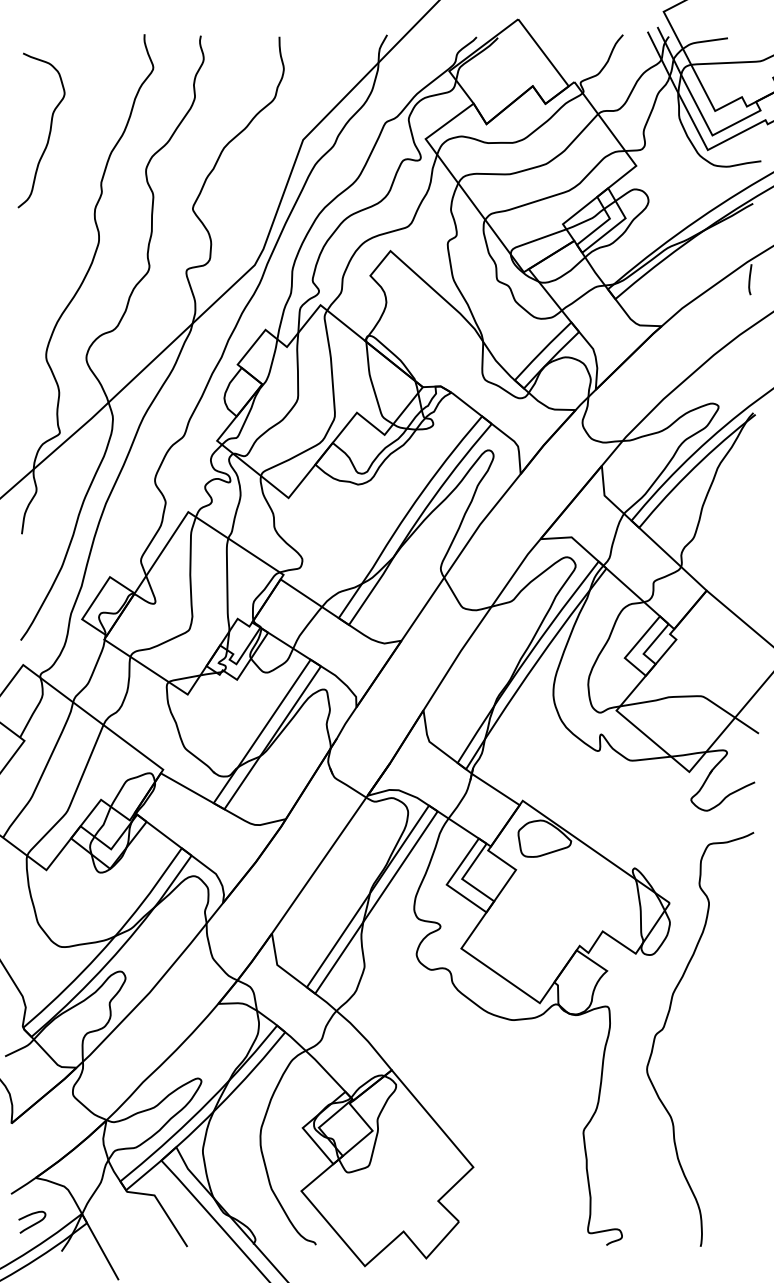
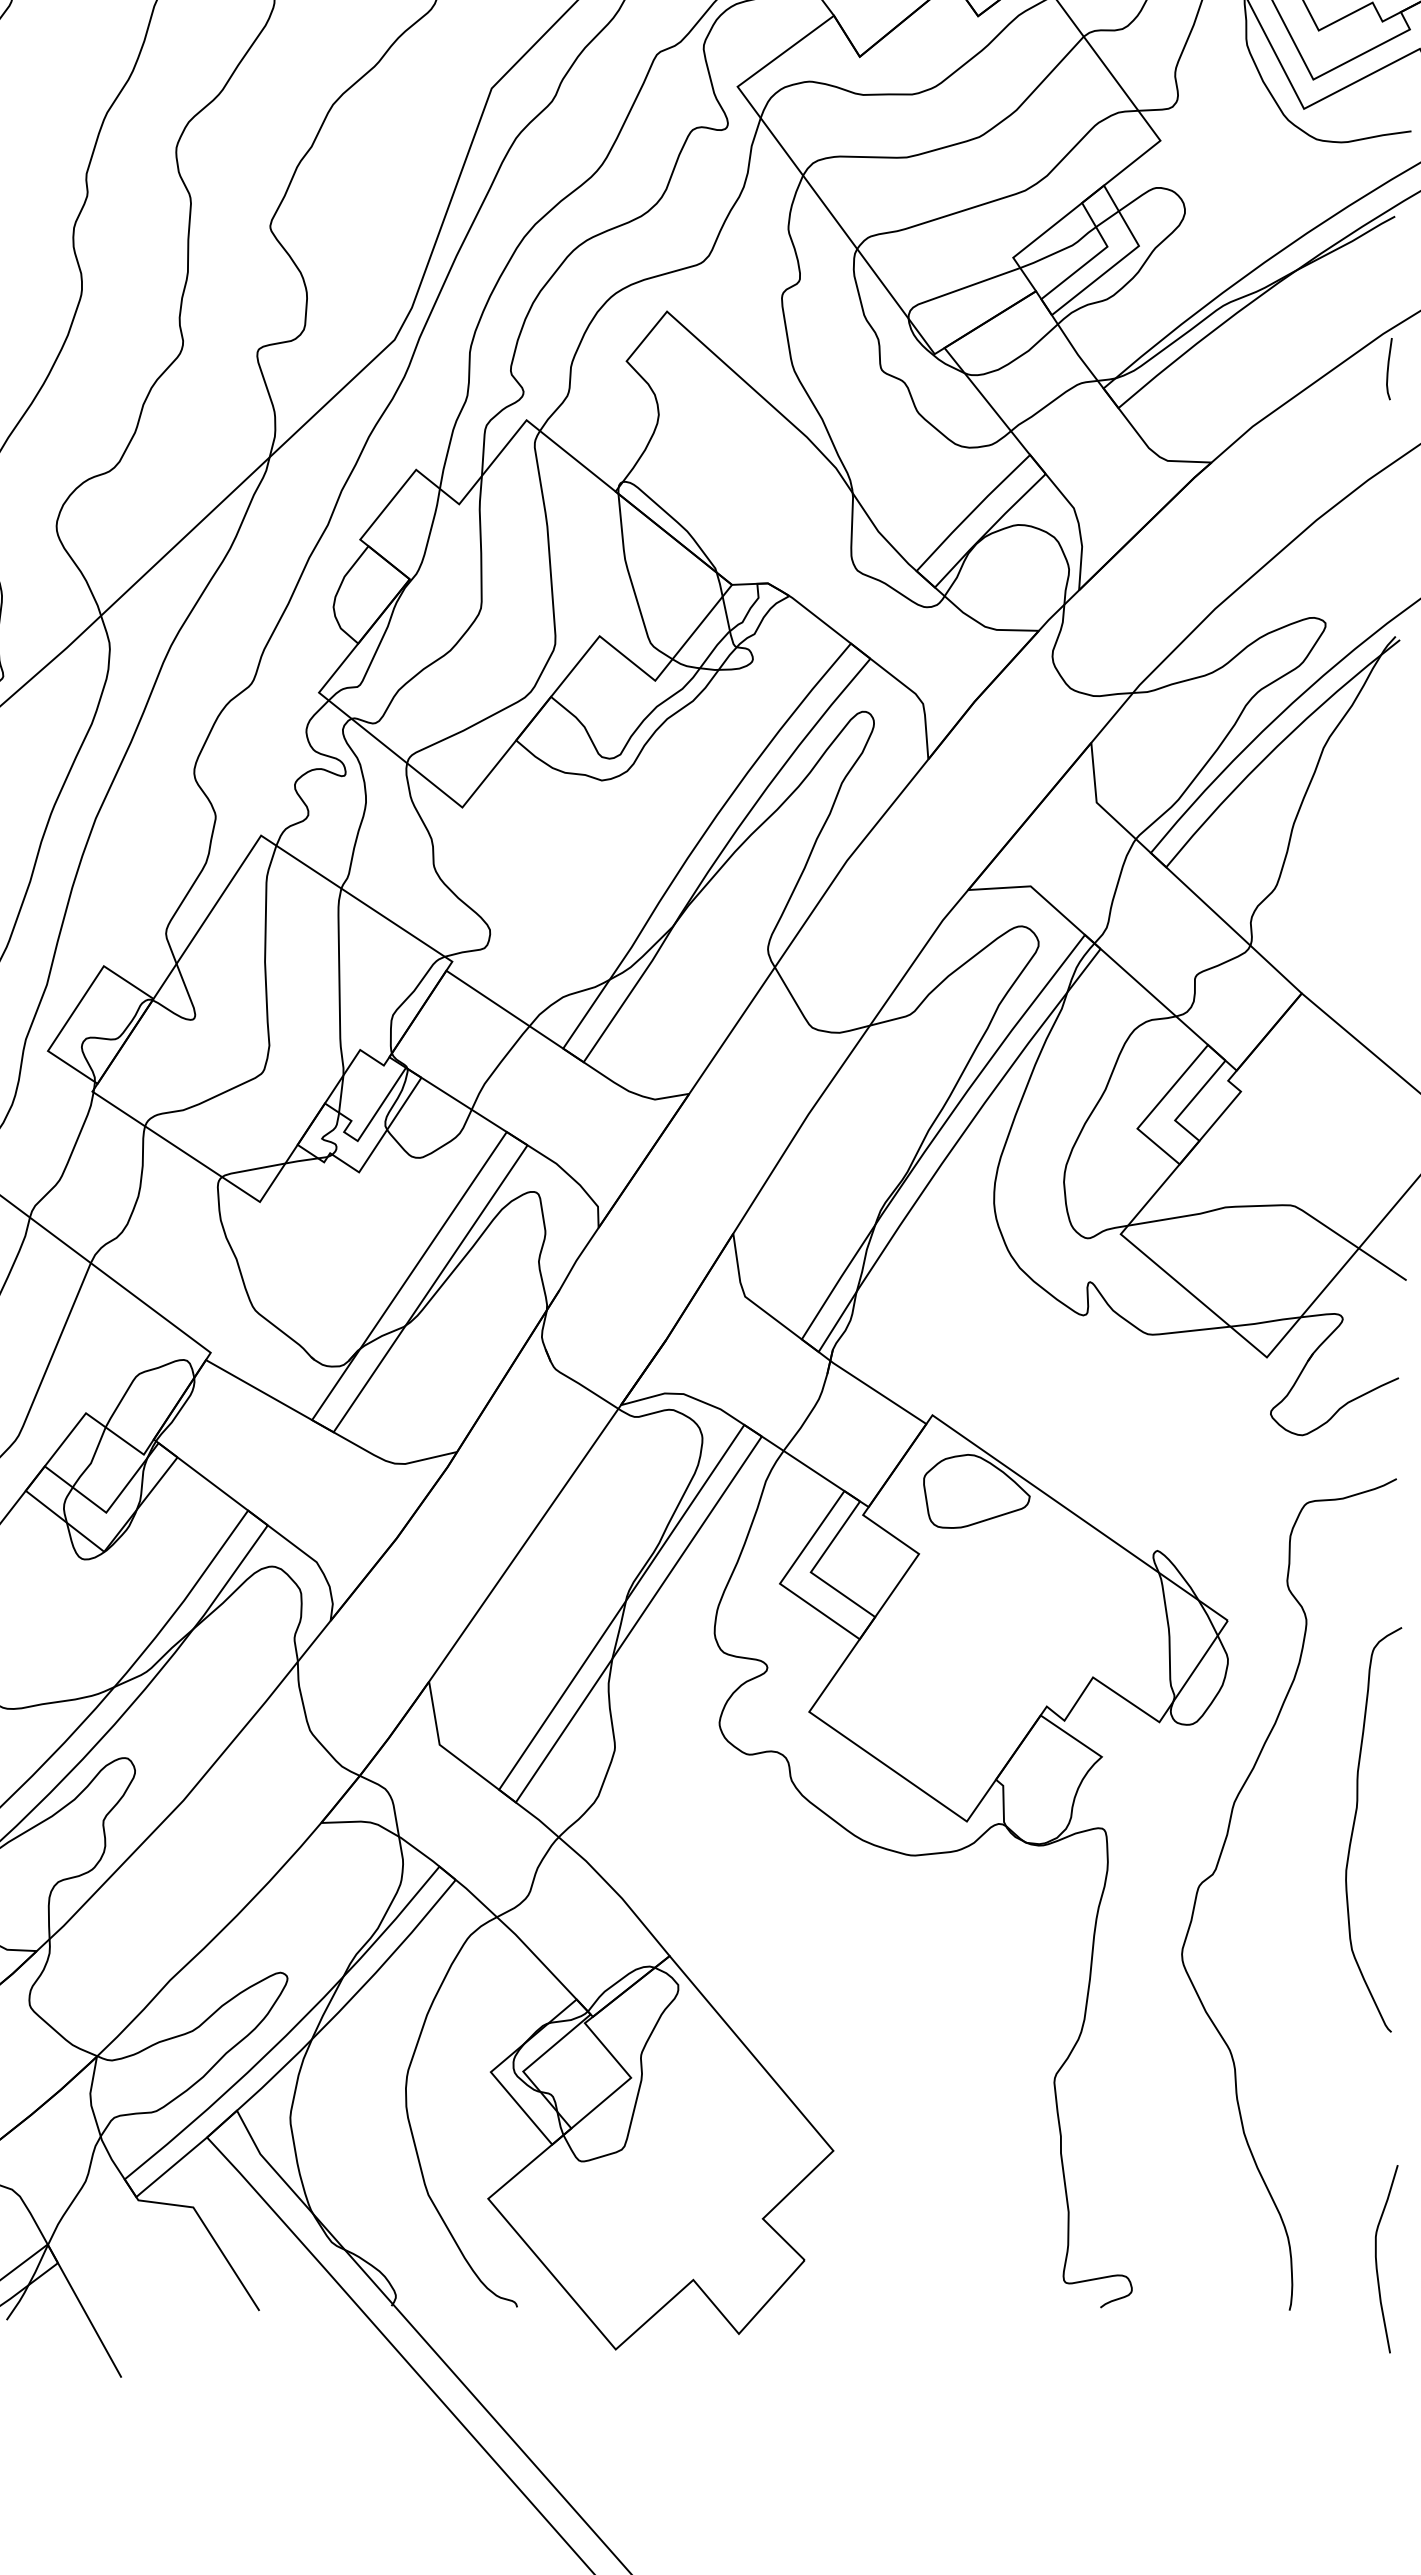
curve: (733, 1006) -> (1355, 1828), added
curve: (744, 1221) -> (1377, 2259), added

